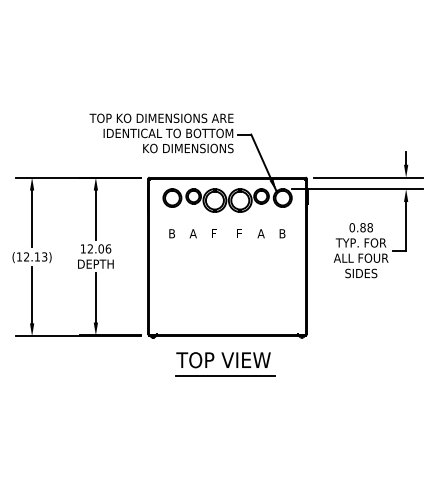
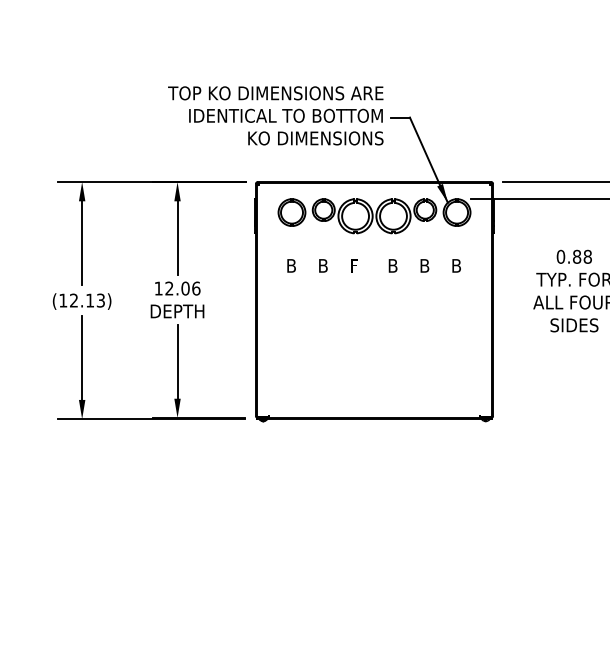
text: (192, 233) -> (322, 265), A -> B
text: (239, 233) -> (392, 265), F -> B
text: (260, 233) -> (423, 265), A -> B
part: (225, 364) -> (371, 461), removed

